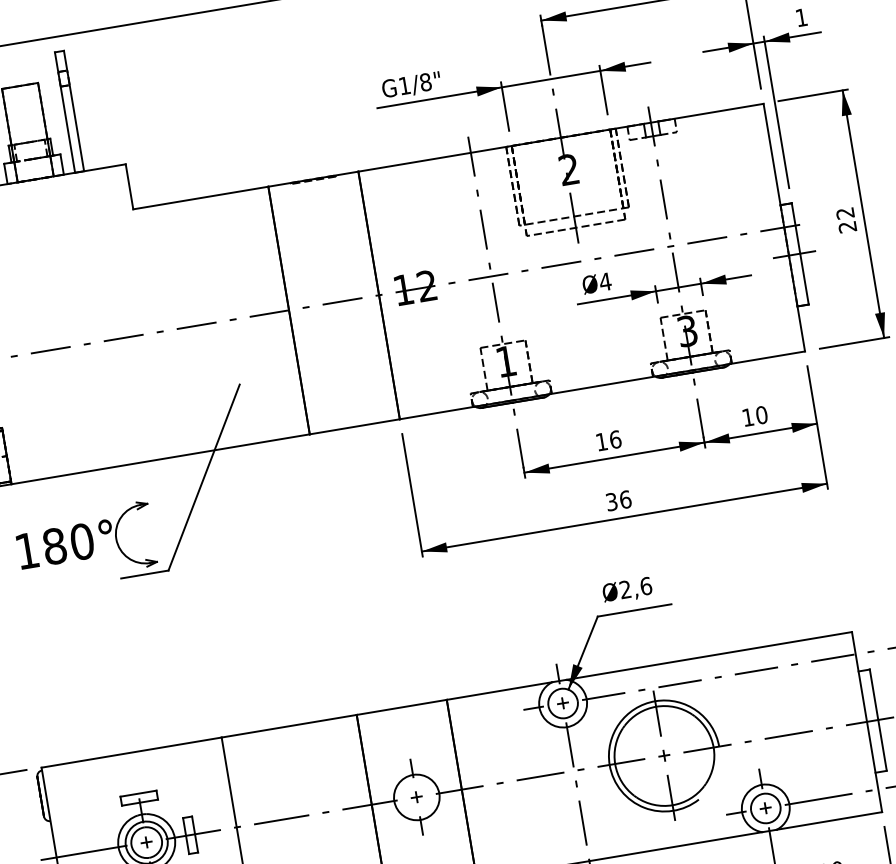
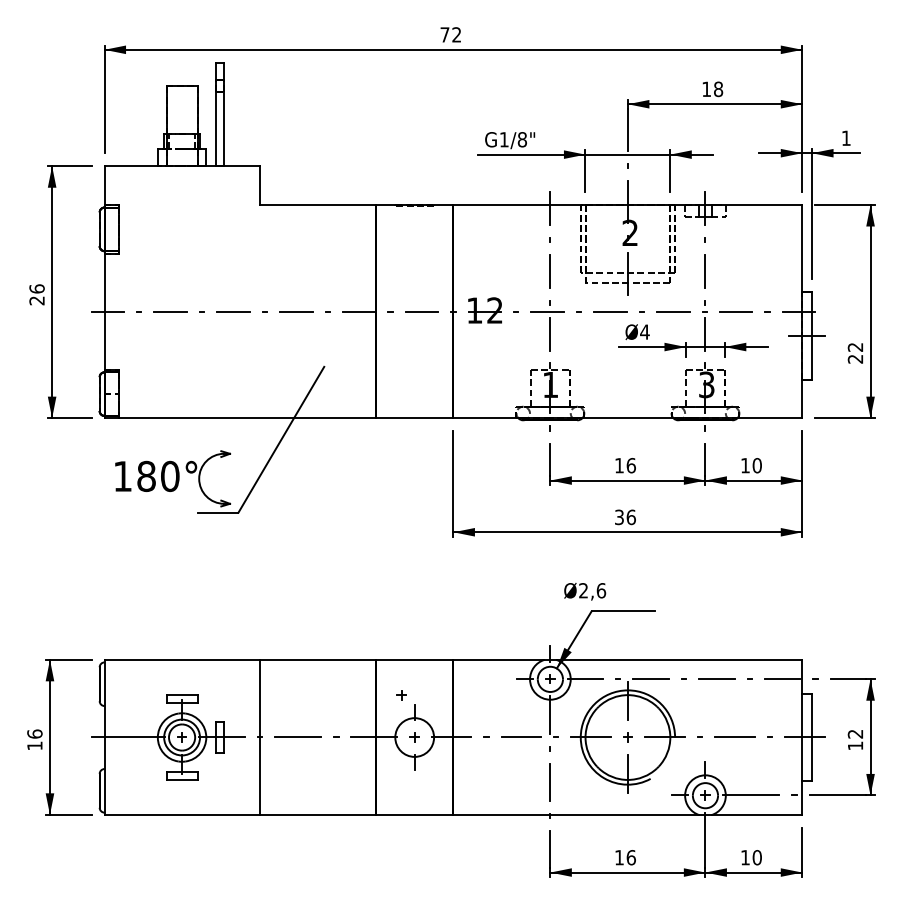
text: (845, 220) -> (854, 353), moved
text: (627, 590) -> (585, 591), moved
part: (393, 751) -> (401, 695), added

